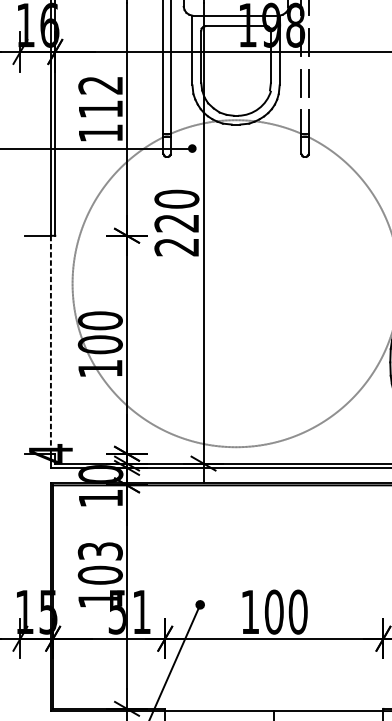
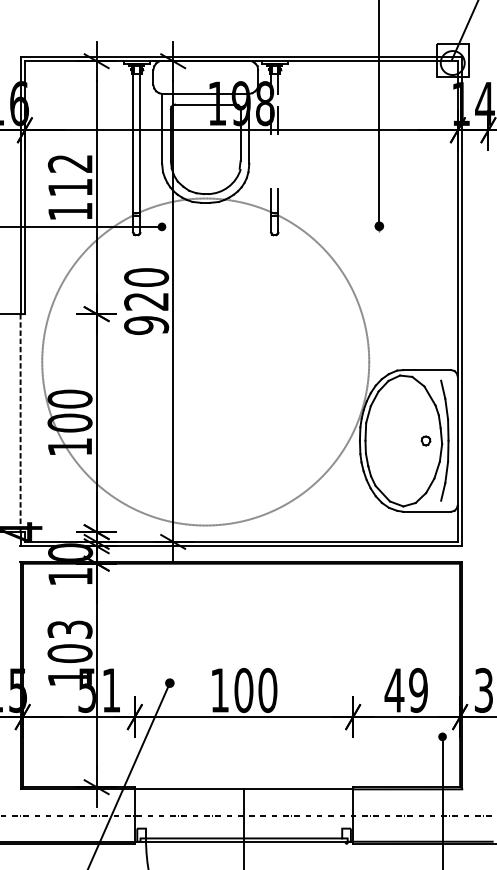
line: (301, 83) -> (271, 161), removed
line: (308, 83) -> (278, 161), removed
text: (176, 247) -> (146, 325), 220 -> 920

